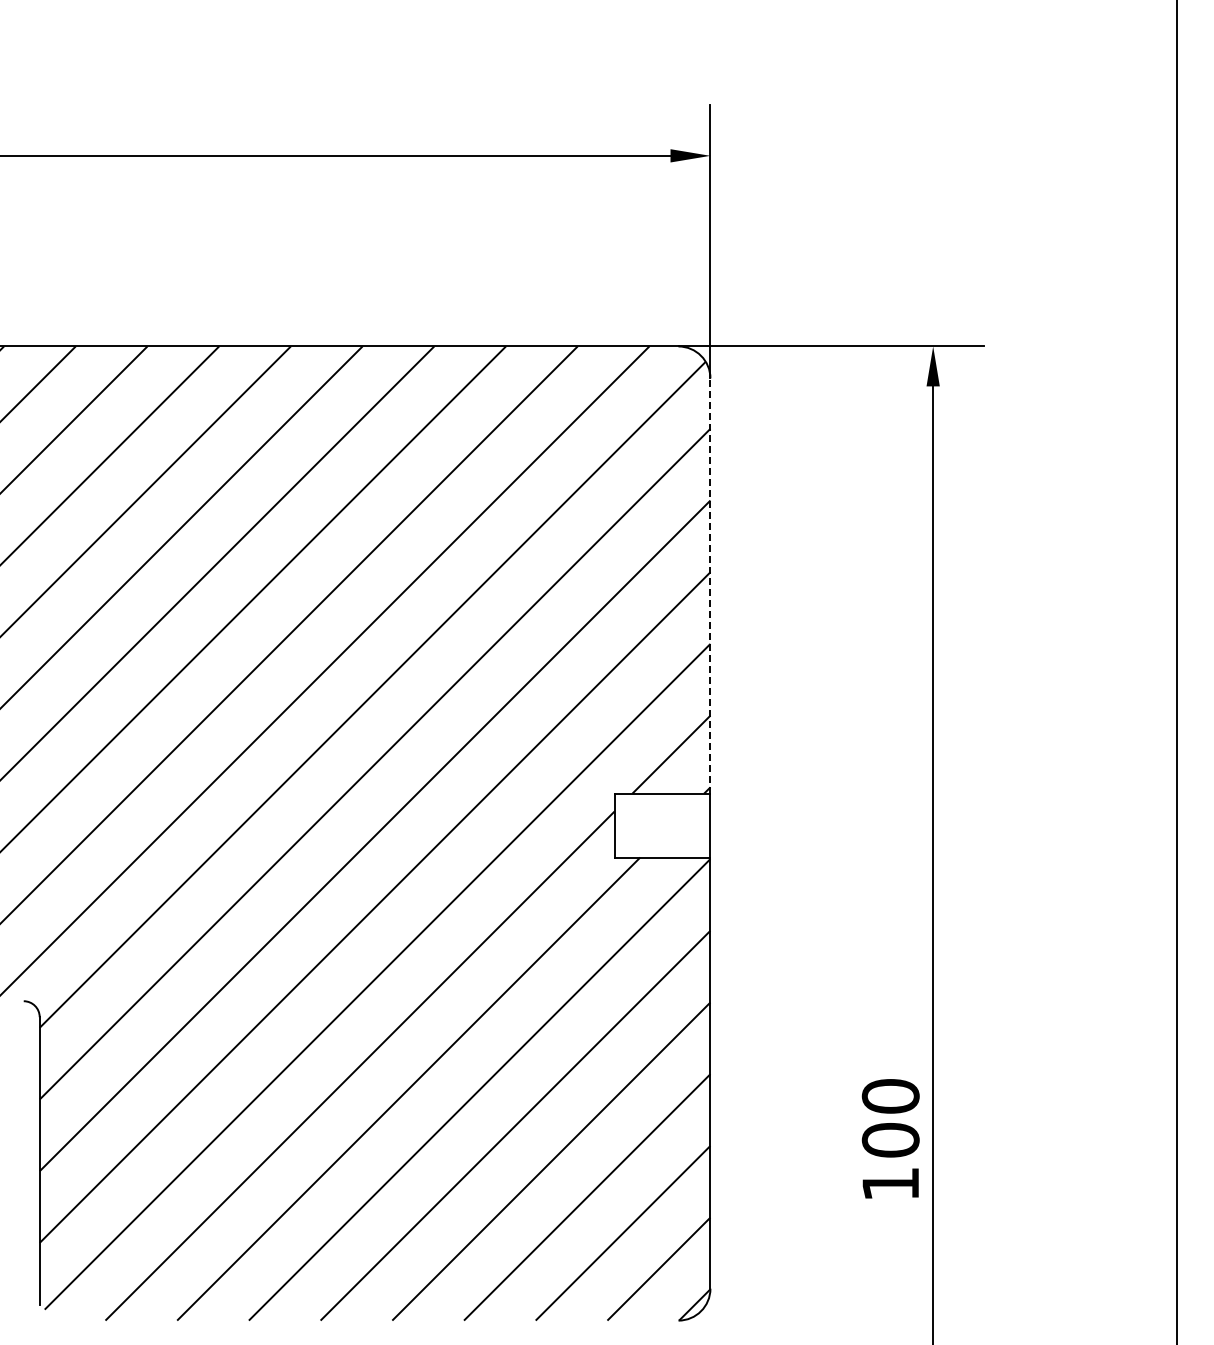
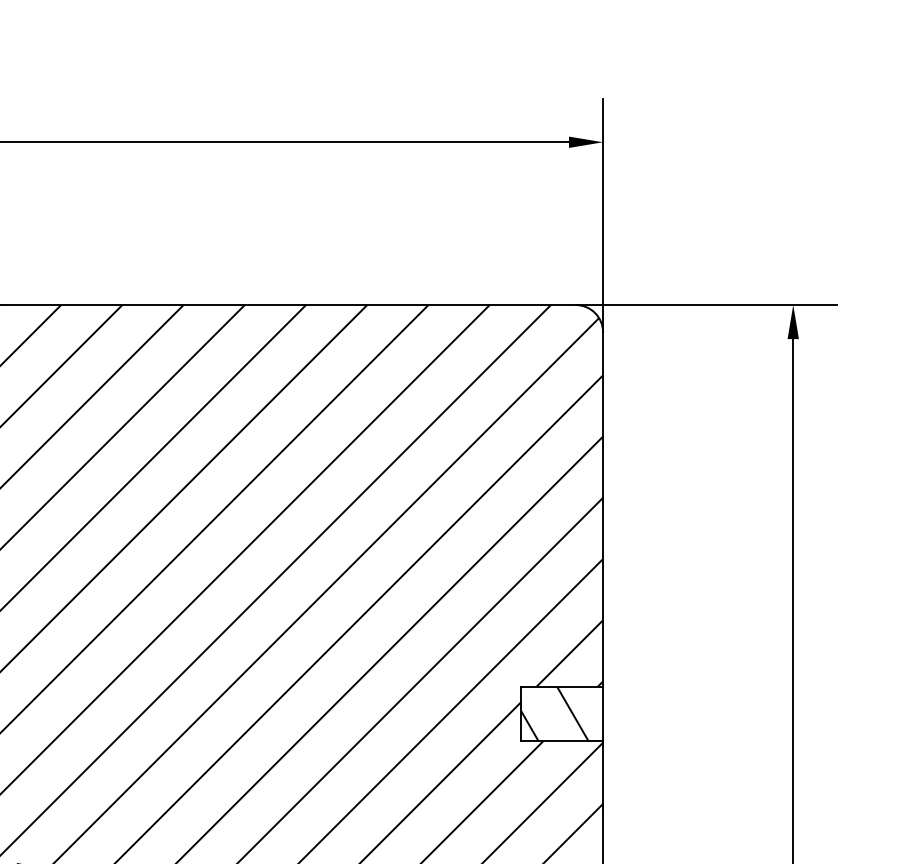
line: (710, 586) -> (603, 509), dashed -> solid
hatch: (653, 825) -> (554, 714), added

